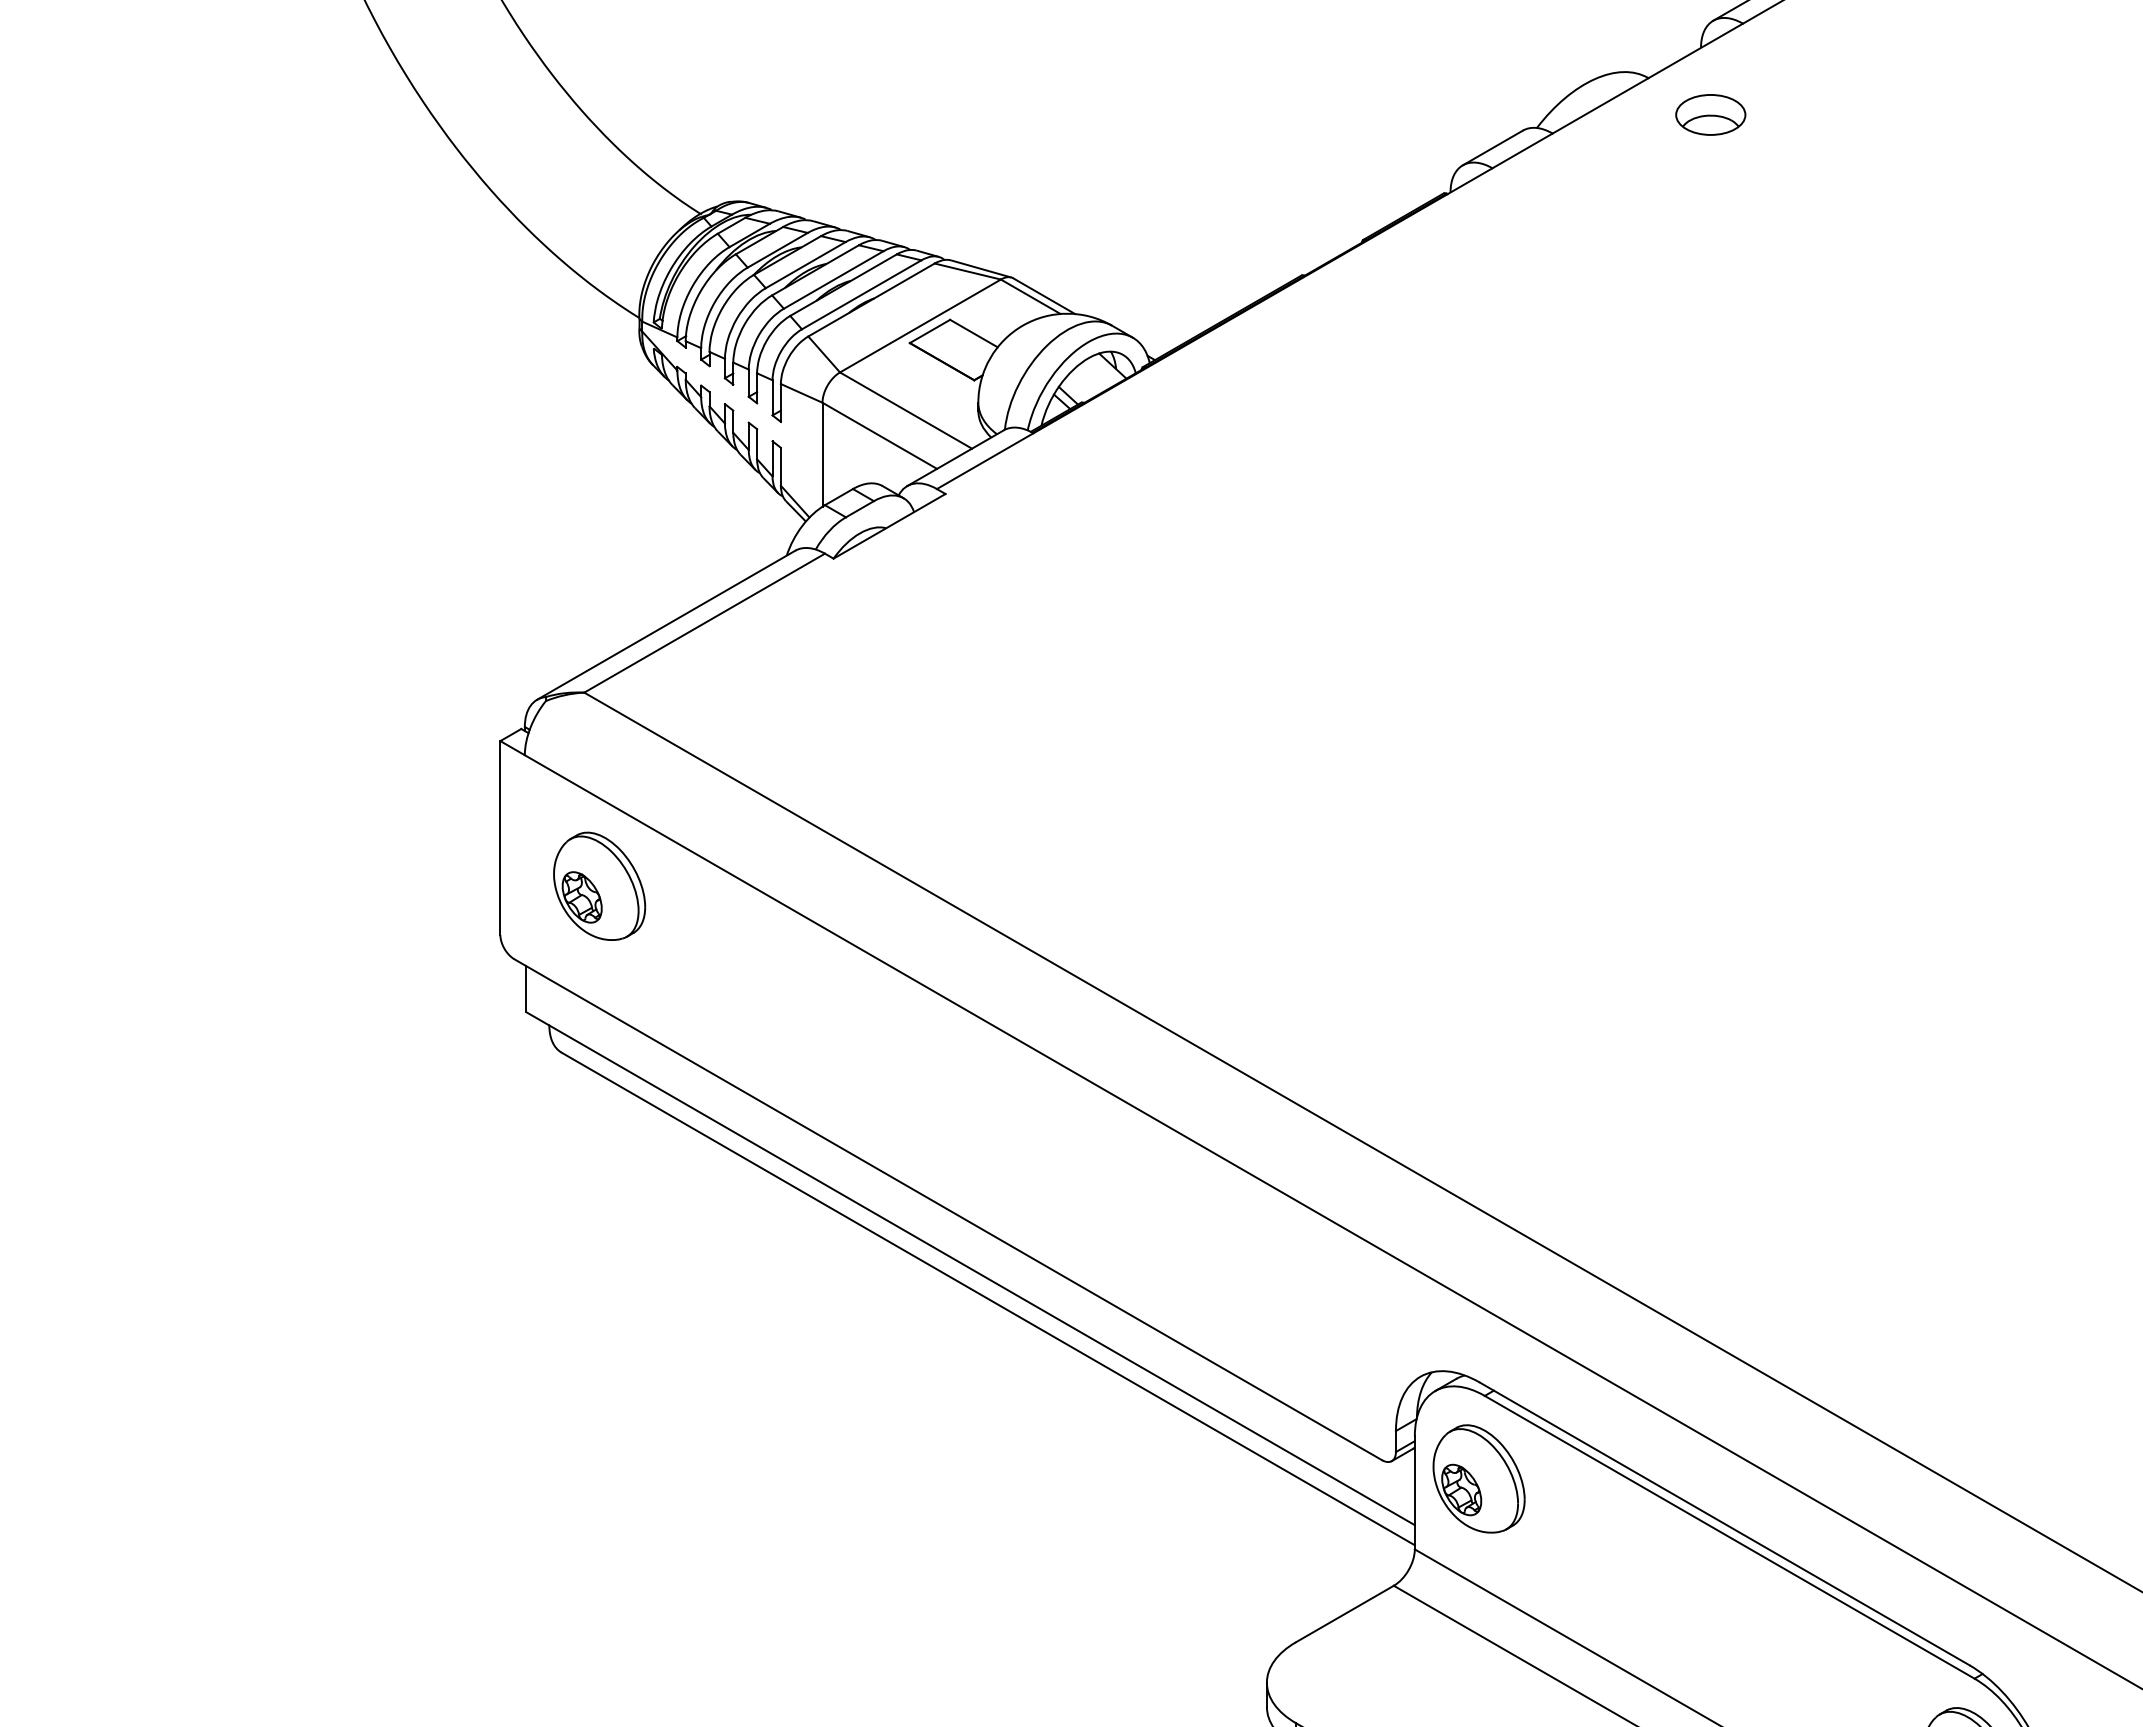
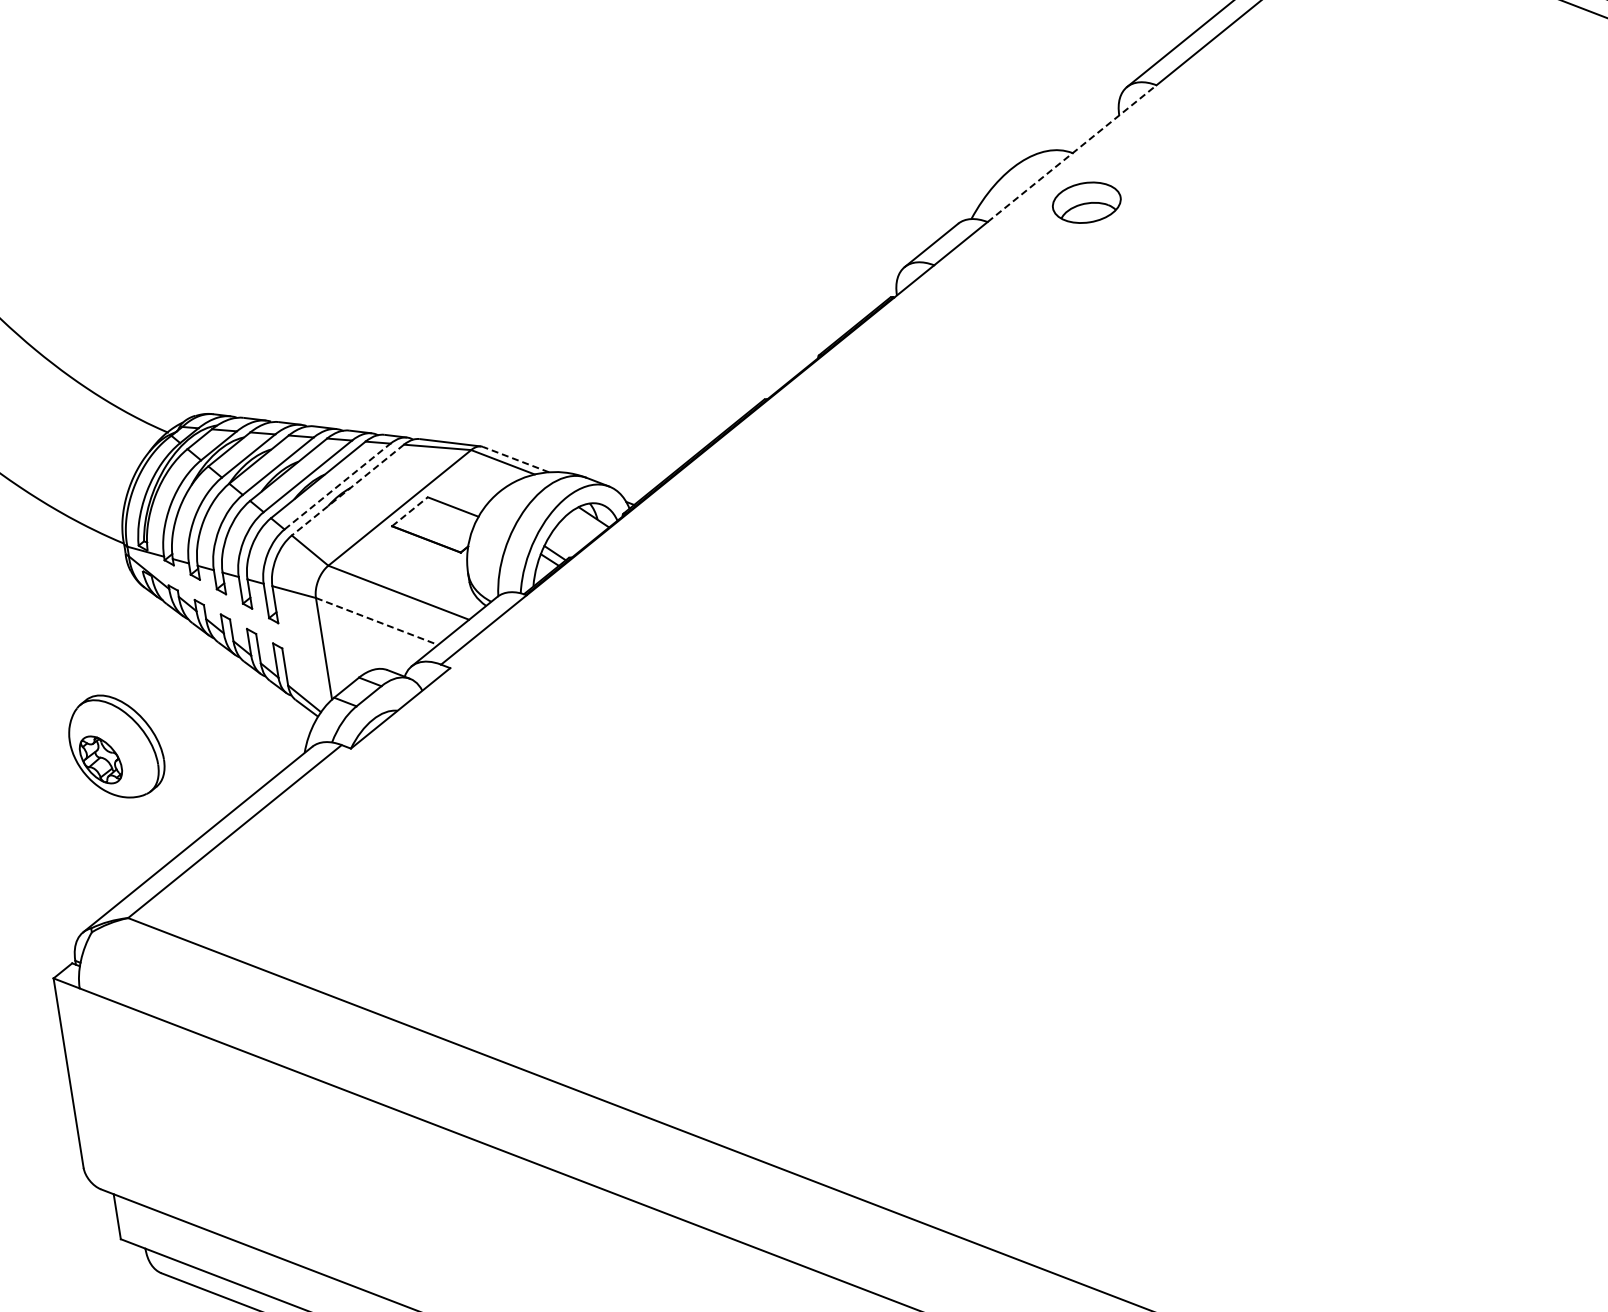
line: (1647, 78) -> (1071, 153), solid -> dashed
part: (1710, 114) -> (1086, 202), moved
line: (861, 294) -> (337, 486), solid -> dashed
line: (1044, 296) -> (516, 459), solid -> dashed
line: (871, 300) -> (348, 490), solid -> dashed
line: (930, 331) -> (410, 511), solid -> dashed
line: (880, 436) -> (377, 622), solid -> dashed
part: (599, 885) -> (116, 745), moved

